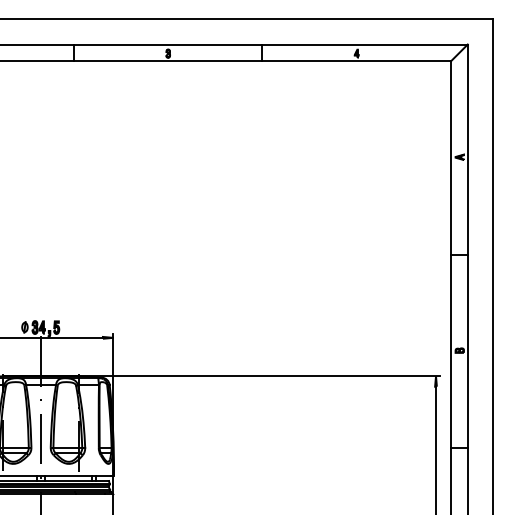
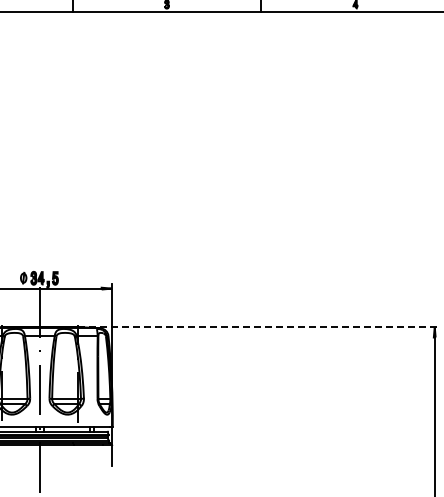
line: (259, 376) -> (258, 327), solid -> dashed

